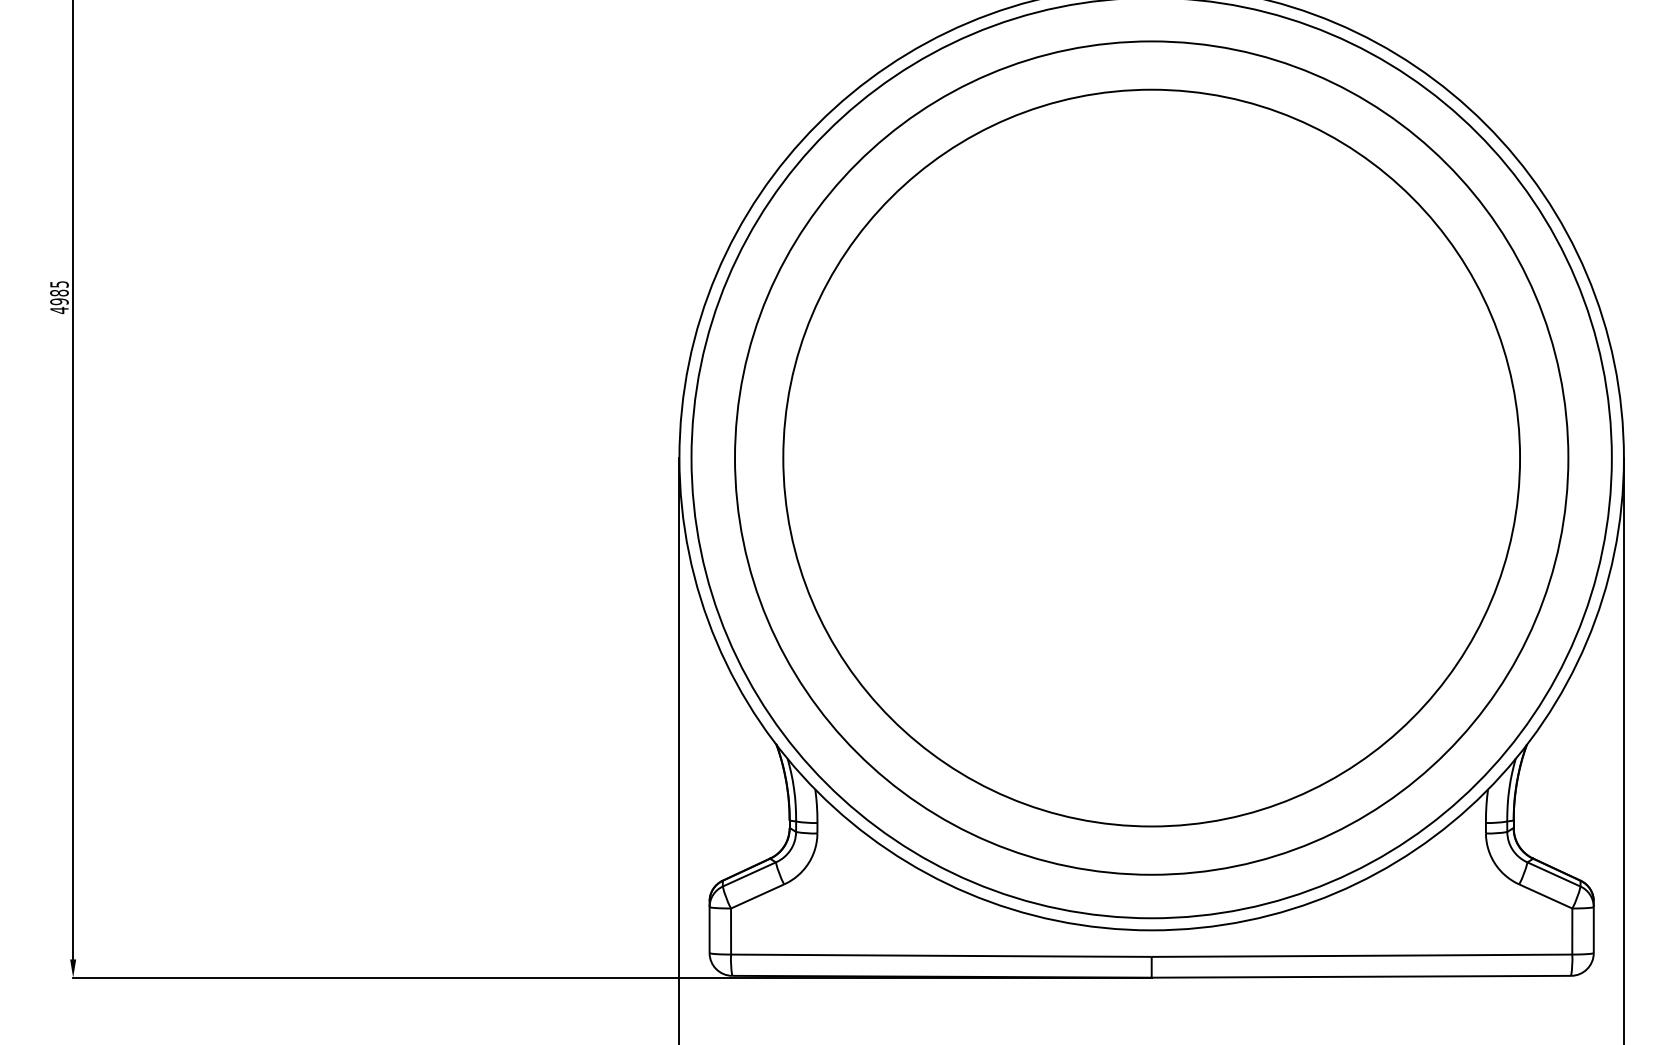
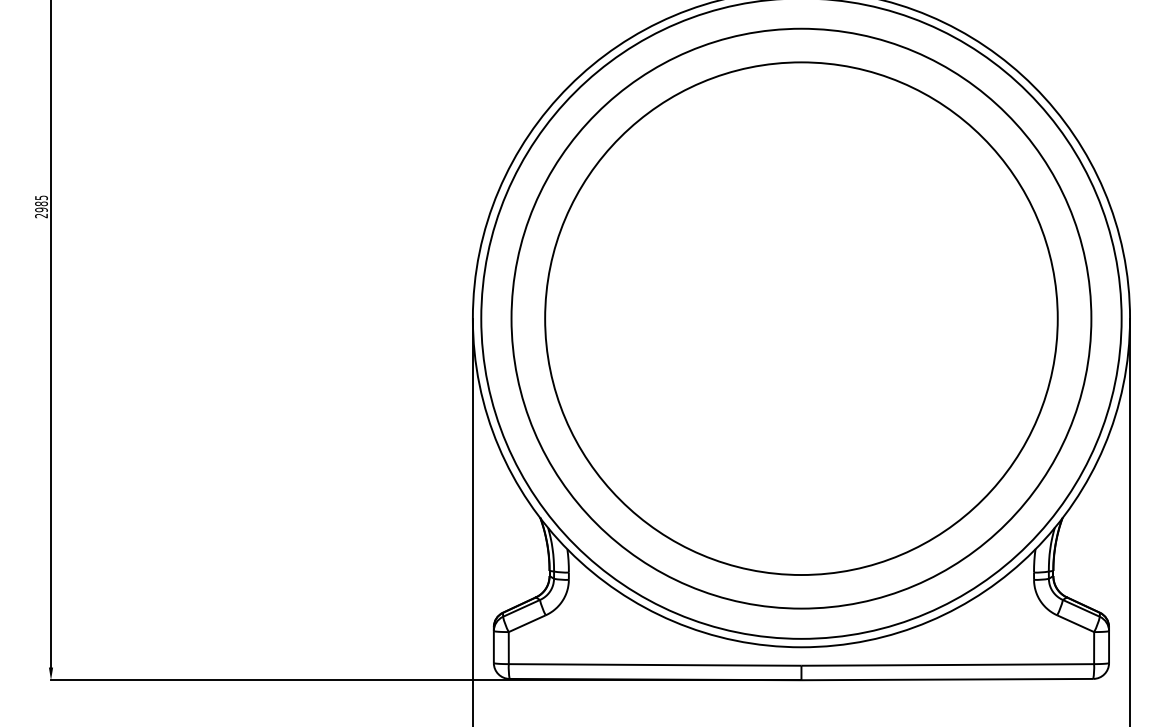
text: (59, 309) -> (41, 215), 4985 -> 2985

